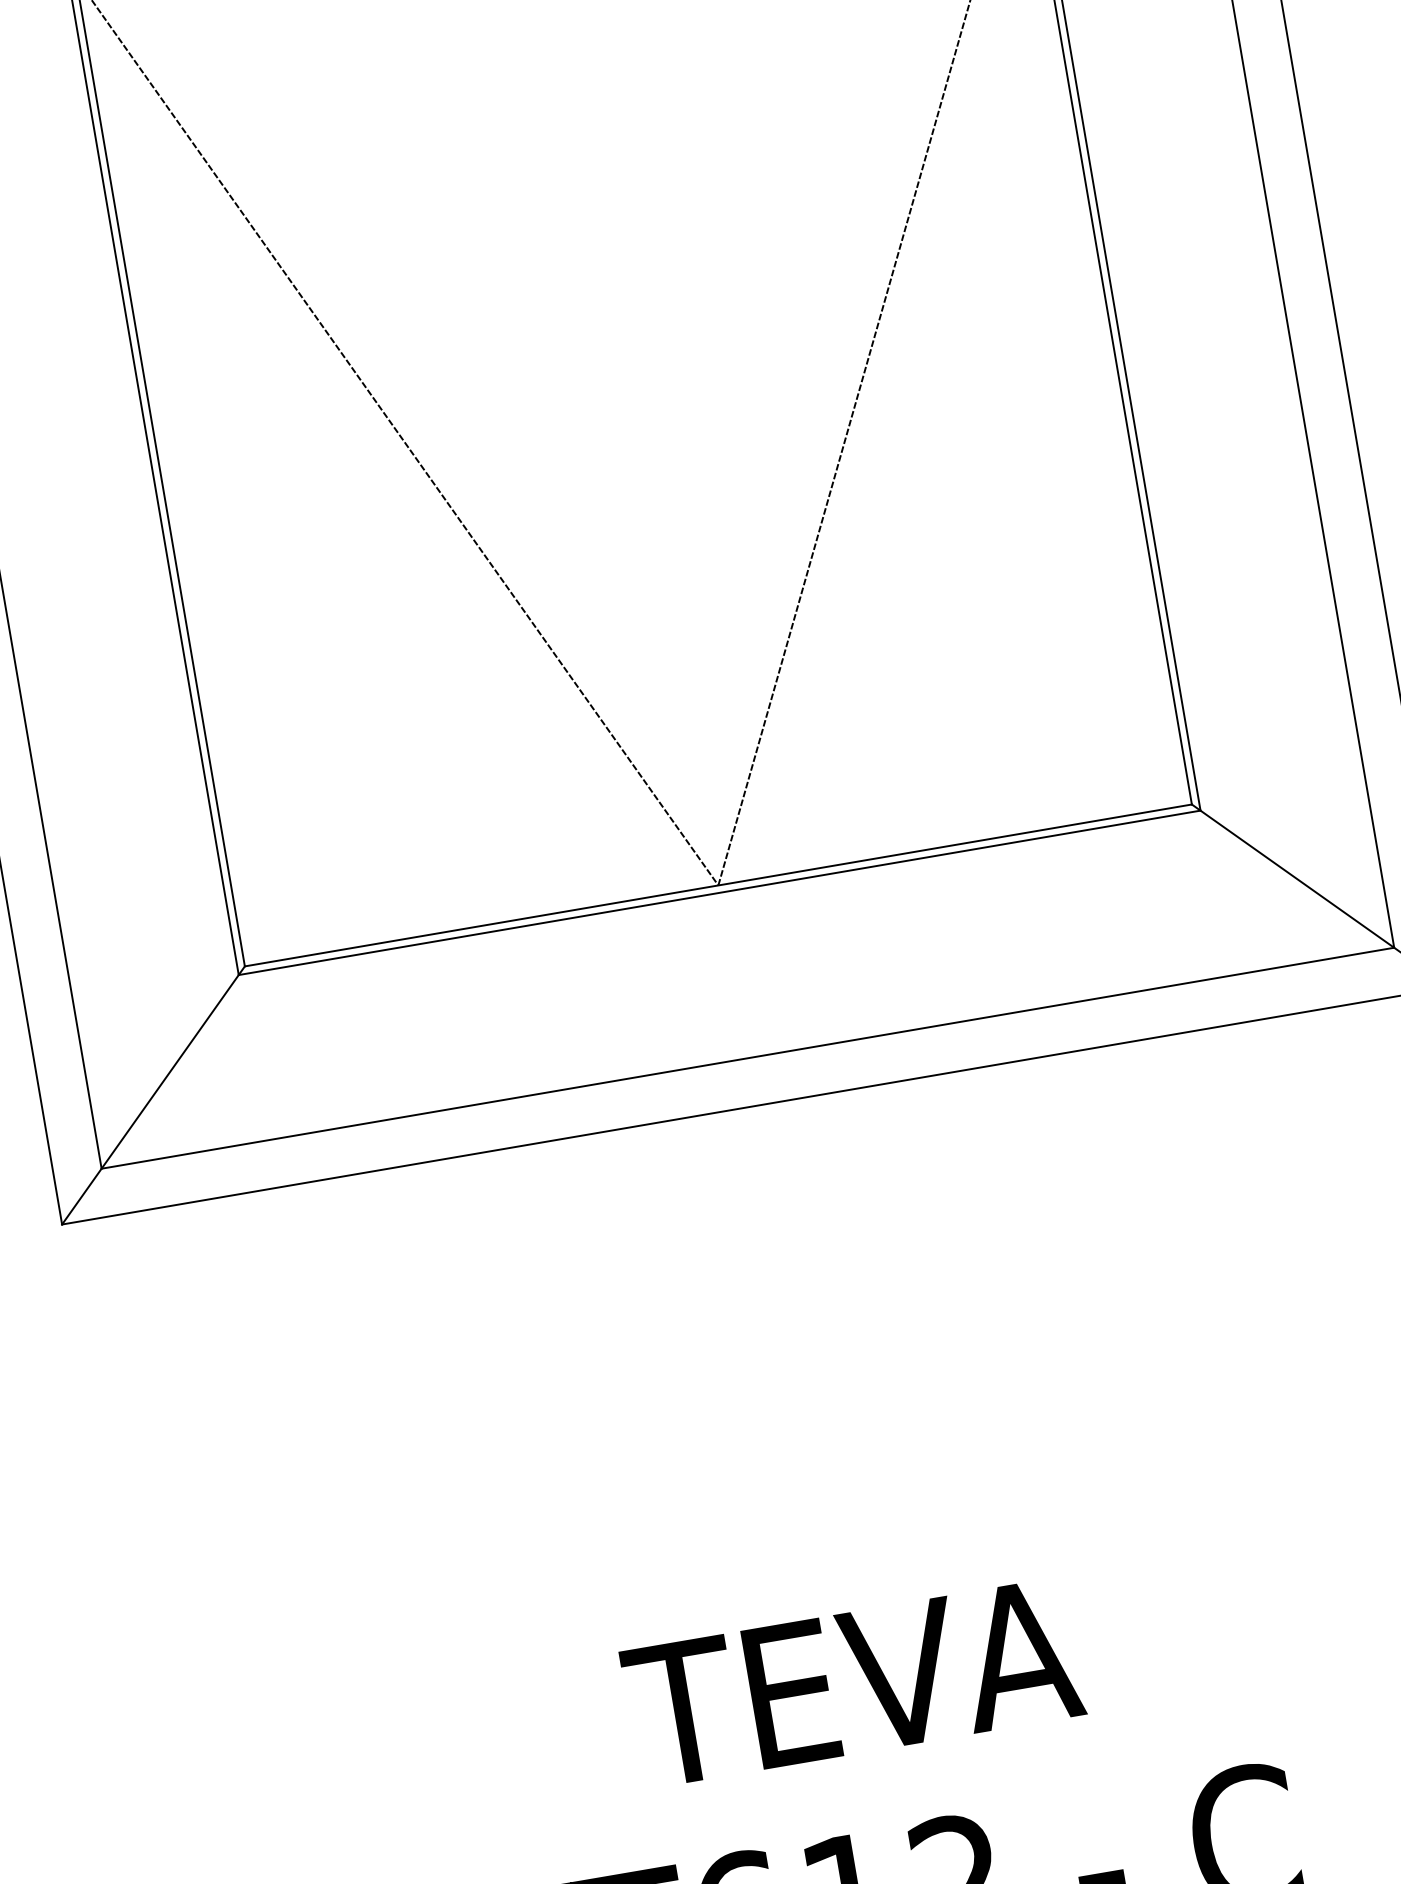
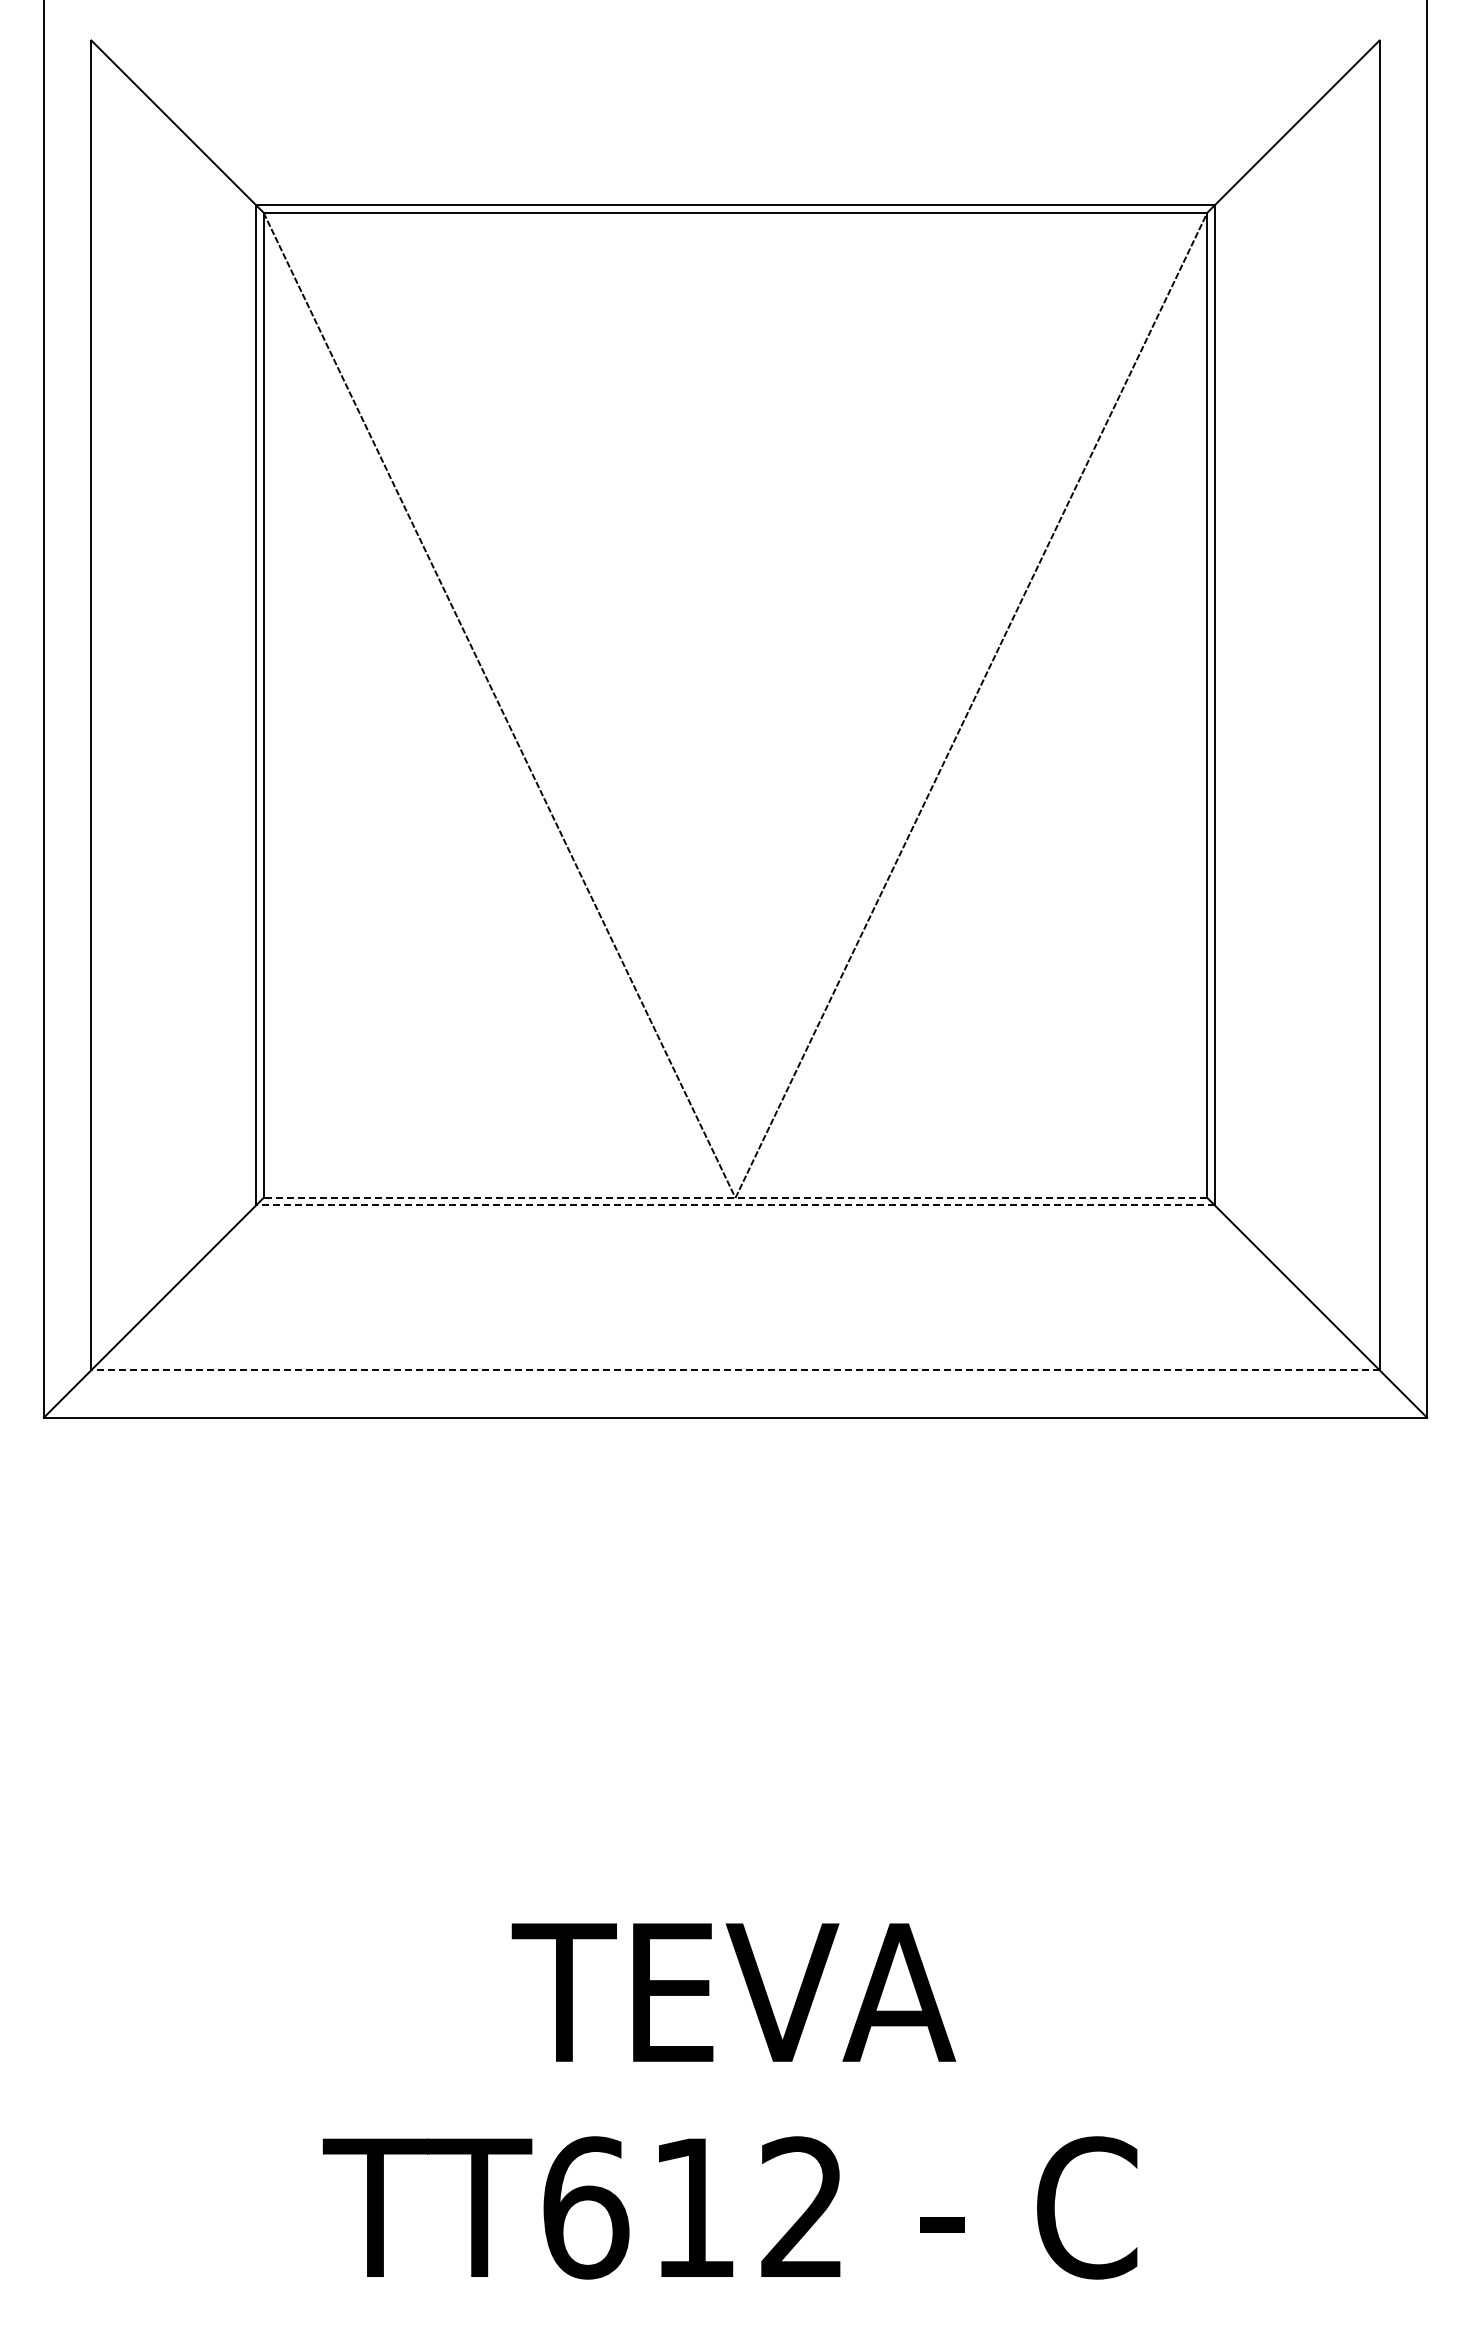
line: (718, 884) -> (735, 1197), solid -> dashed
line: (719, 893) -> (735, 1205), solid -> dashed
line: (747, 1058) -> (735, 1370), solid -> dashed

